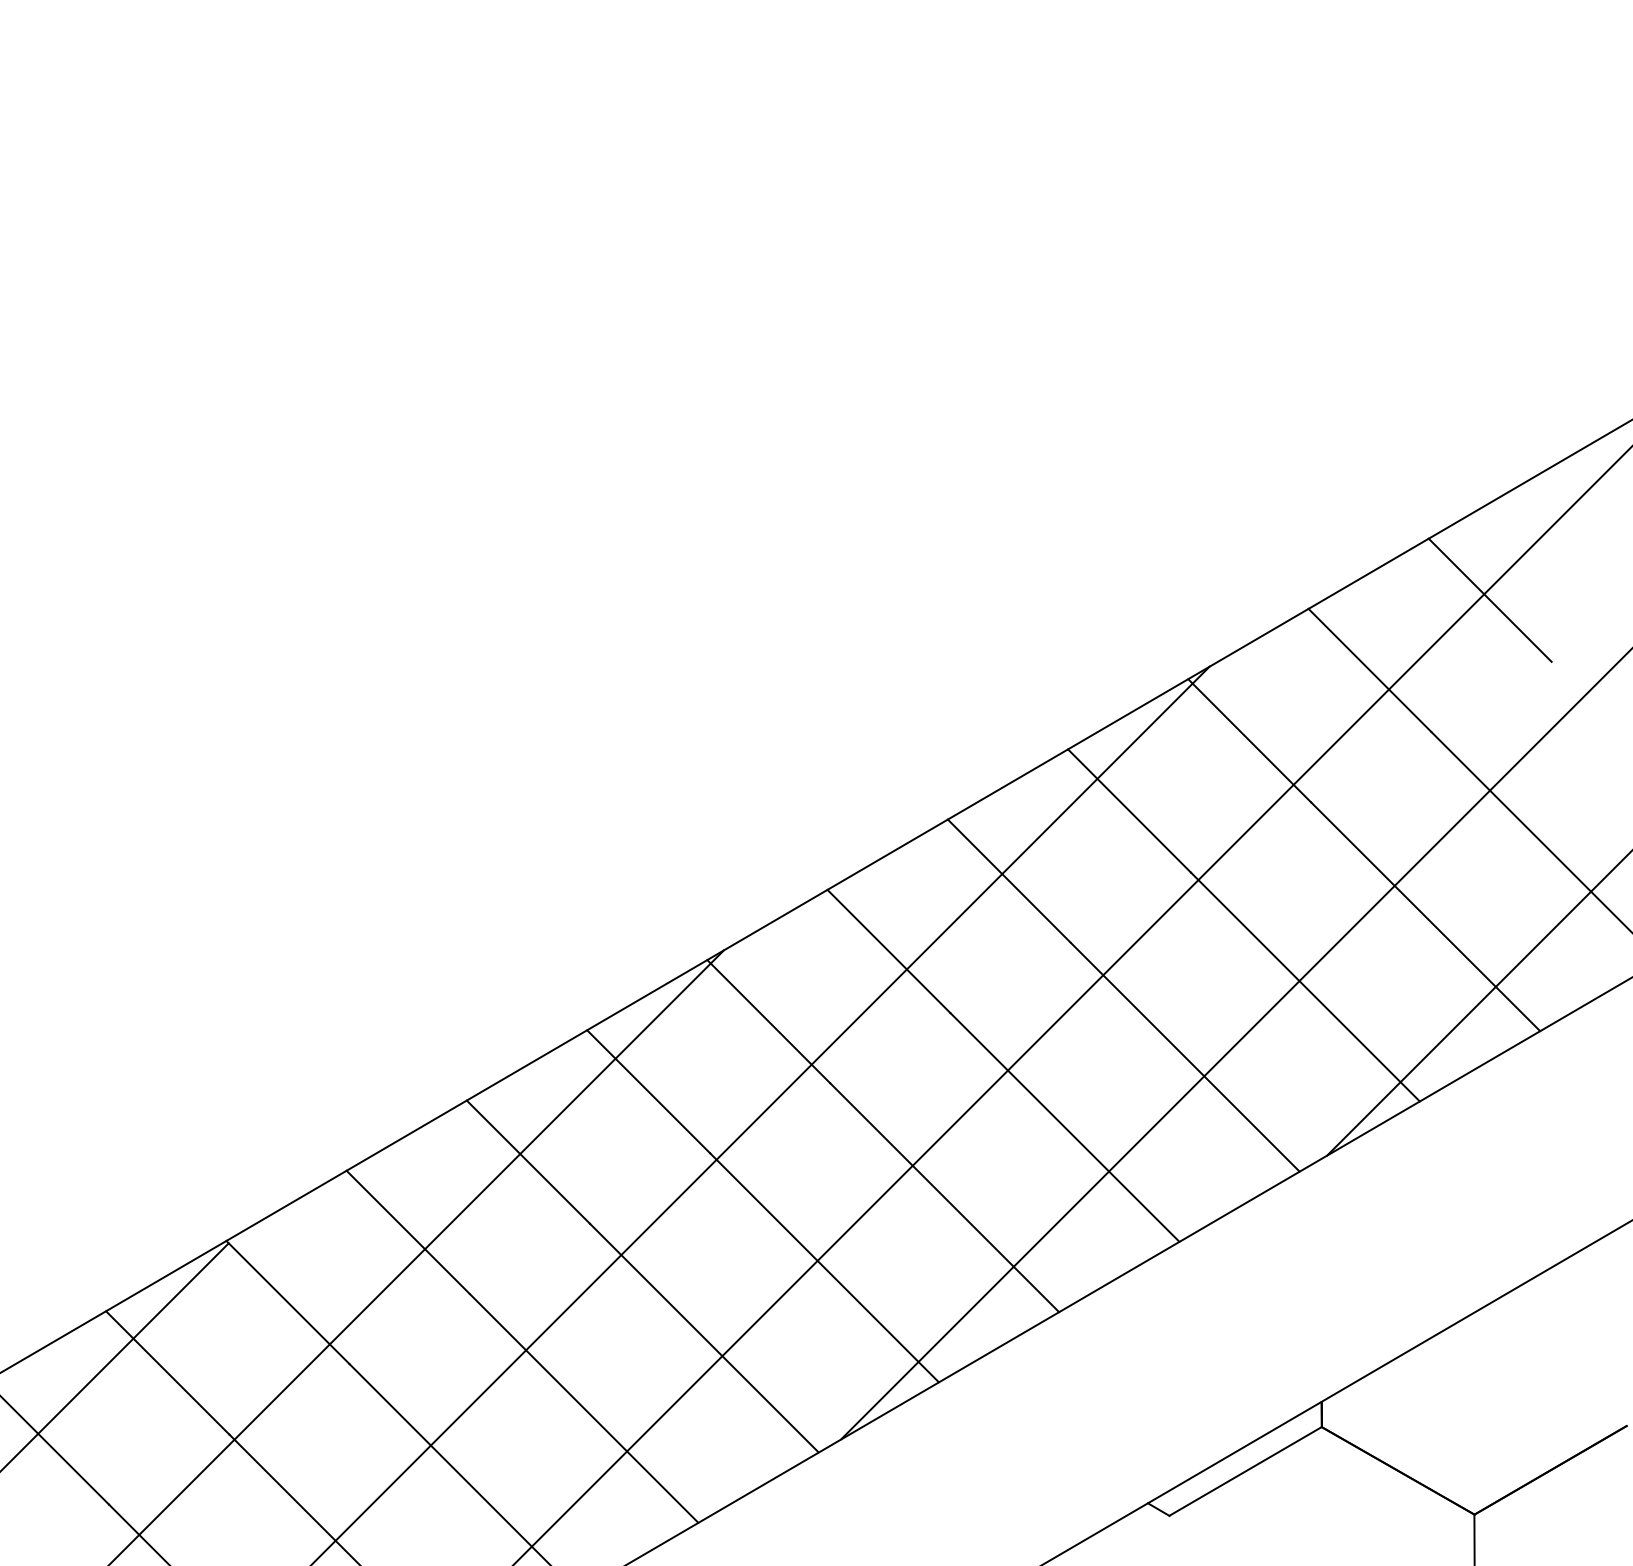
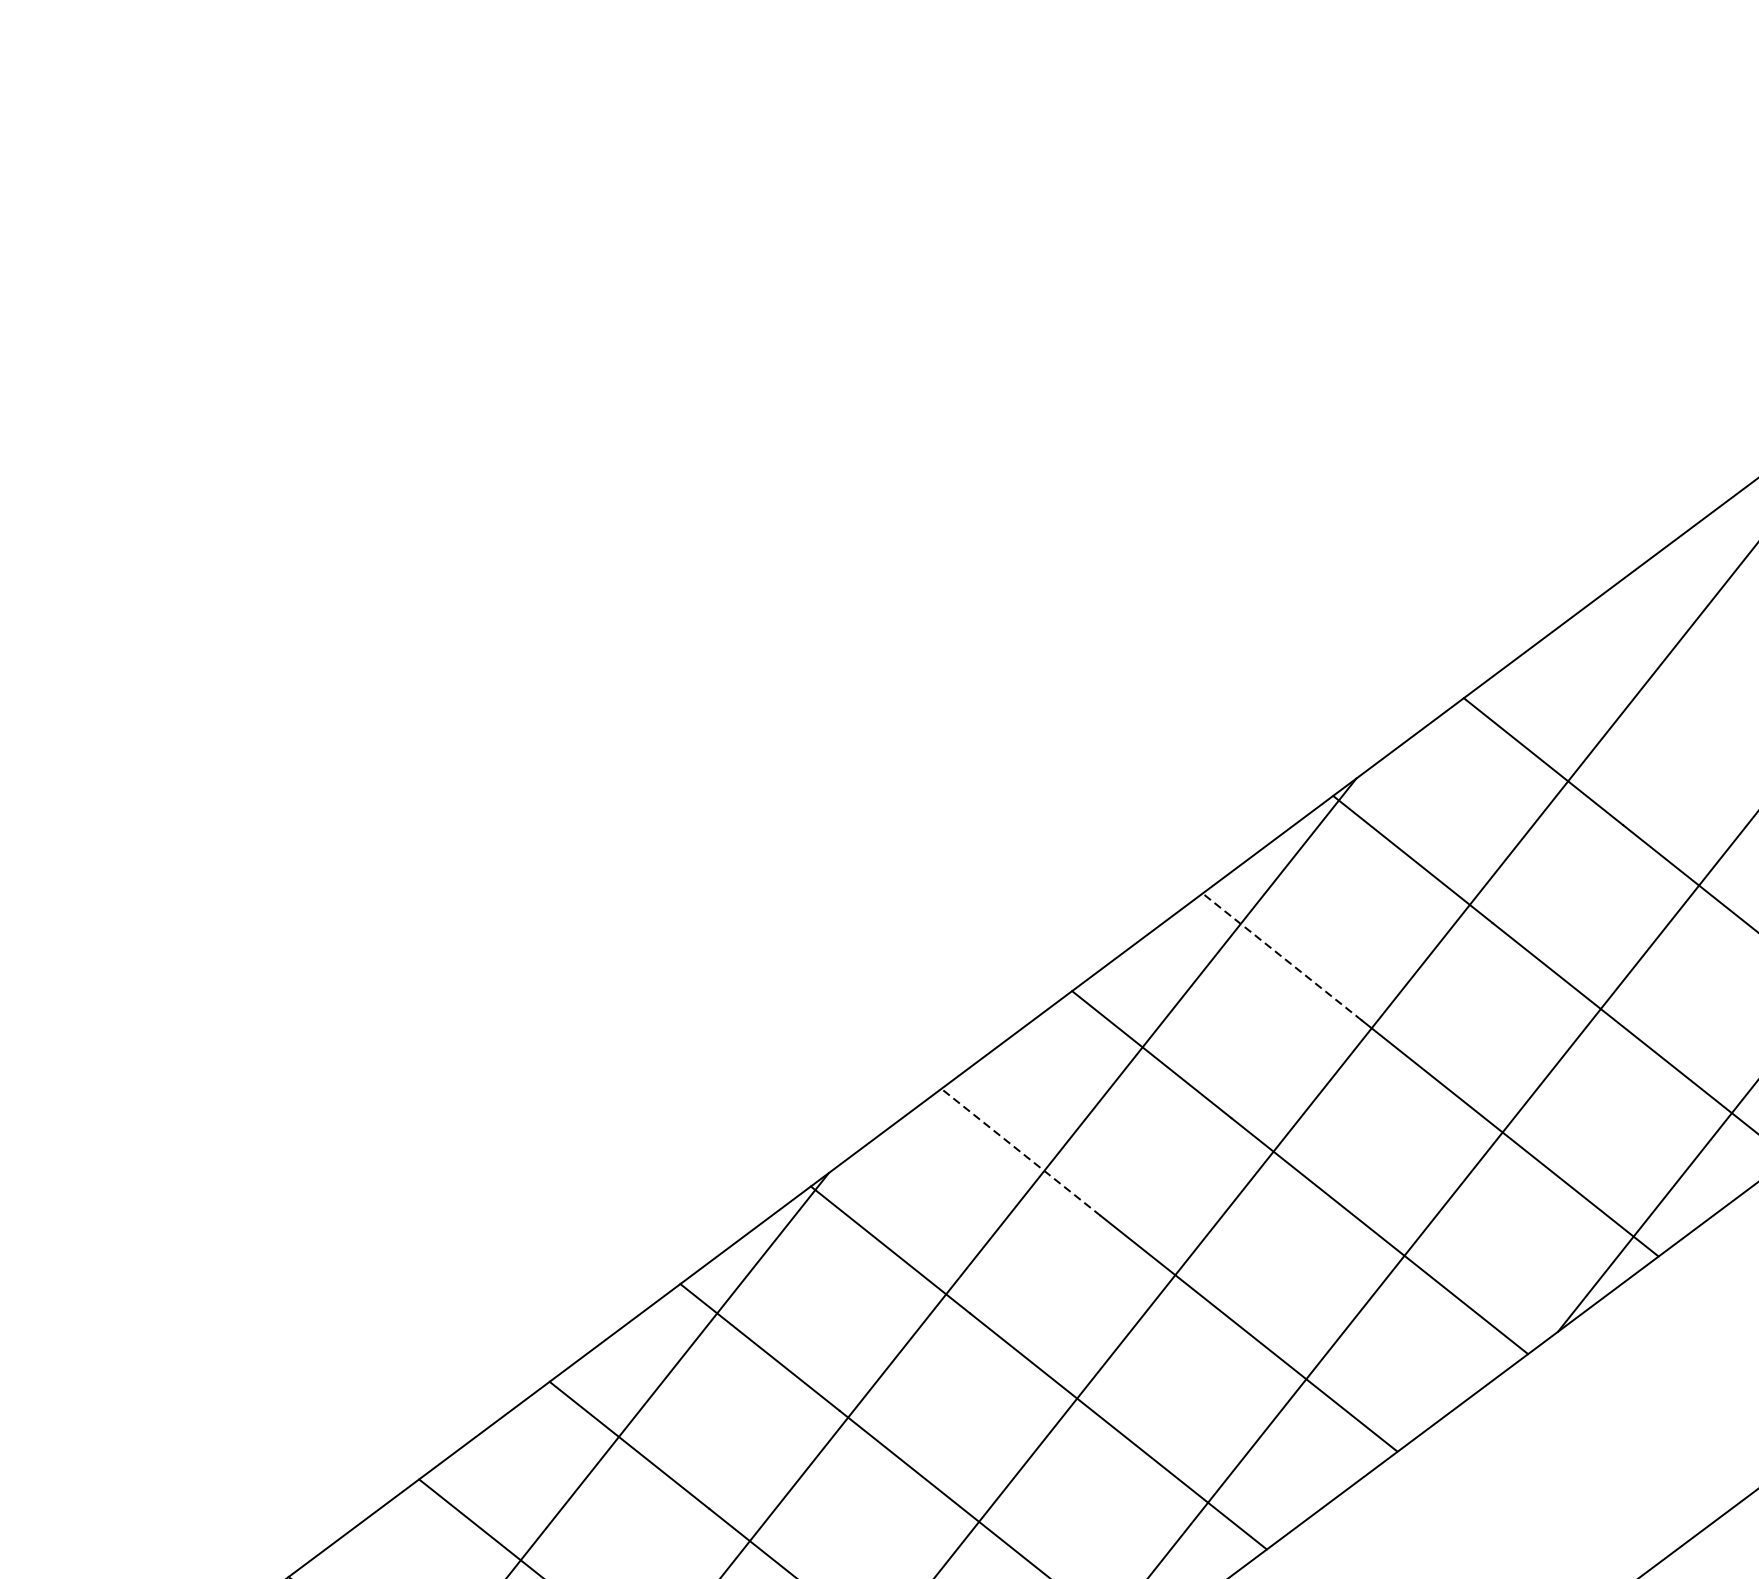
line: (1489, 599) -> (1673, 663), removed
line: (1129, 811) -> (1282, 957), solid -> dashed
line: (889, 951) -> (1021, 1152), solid -> dashed

